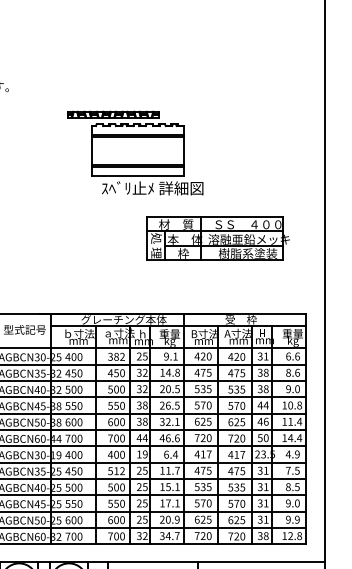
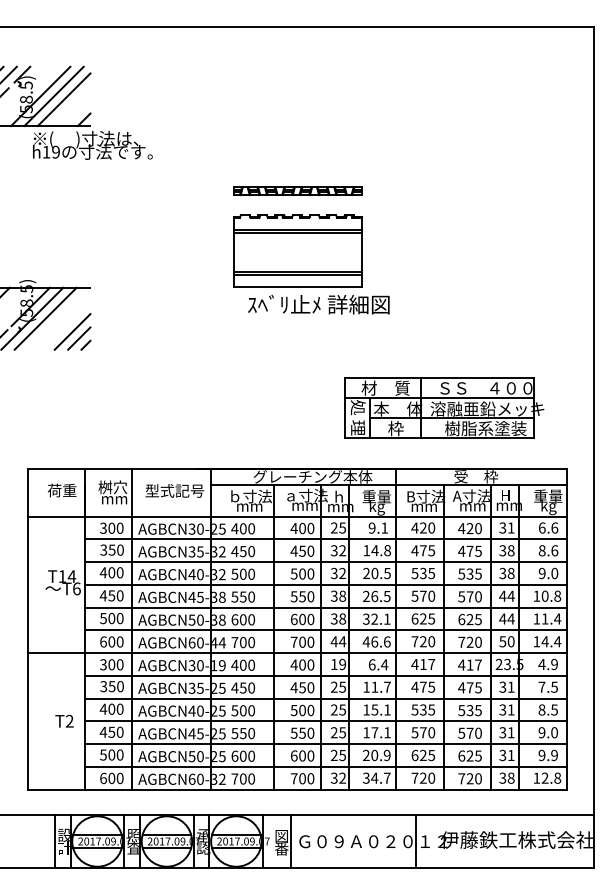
part: (147, 159) -> (311, 264), moved
part: (218, 238) -> (444, 407), moved
text: (116, 356) -> (302, 528), 382 -> 400
text: (265, 421) -> (510, 618), 46 -> 44
text: (116, 470) -> (302, 687), 512 -> 450

